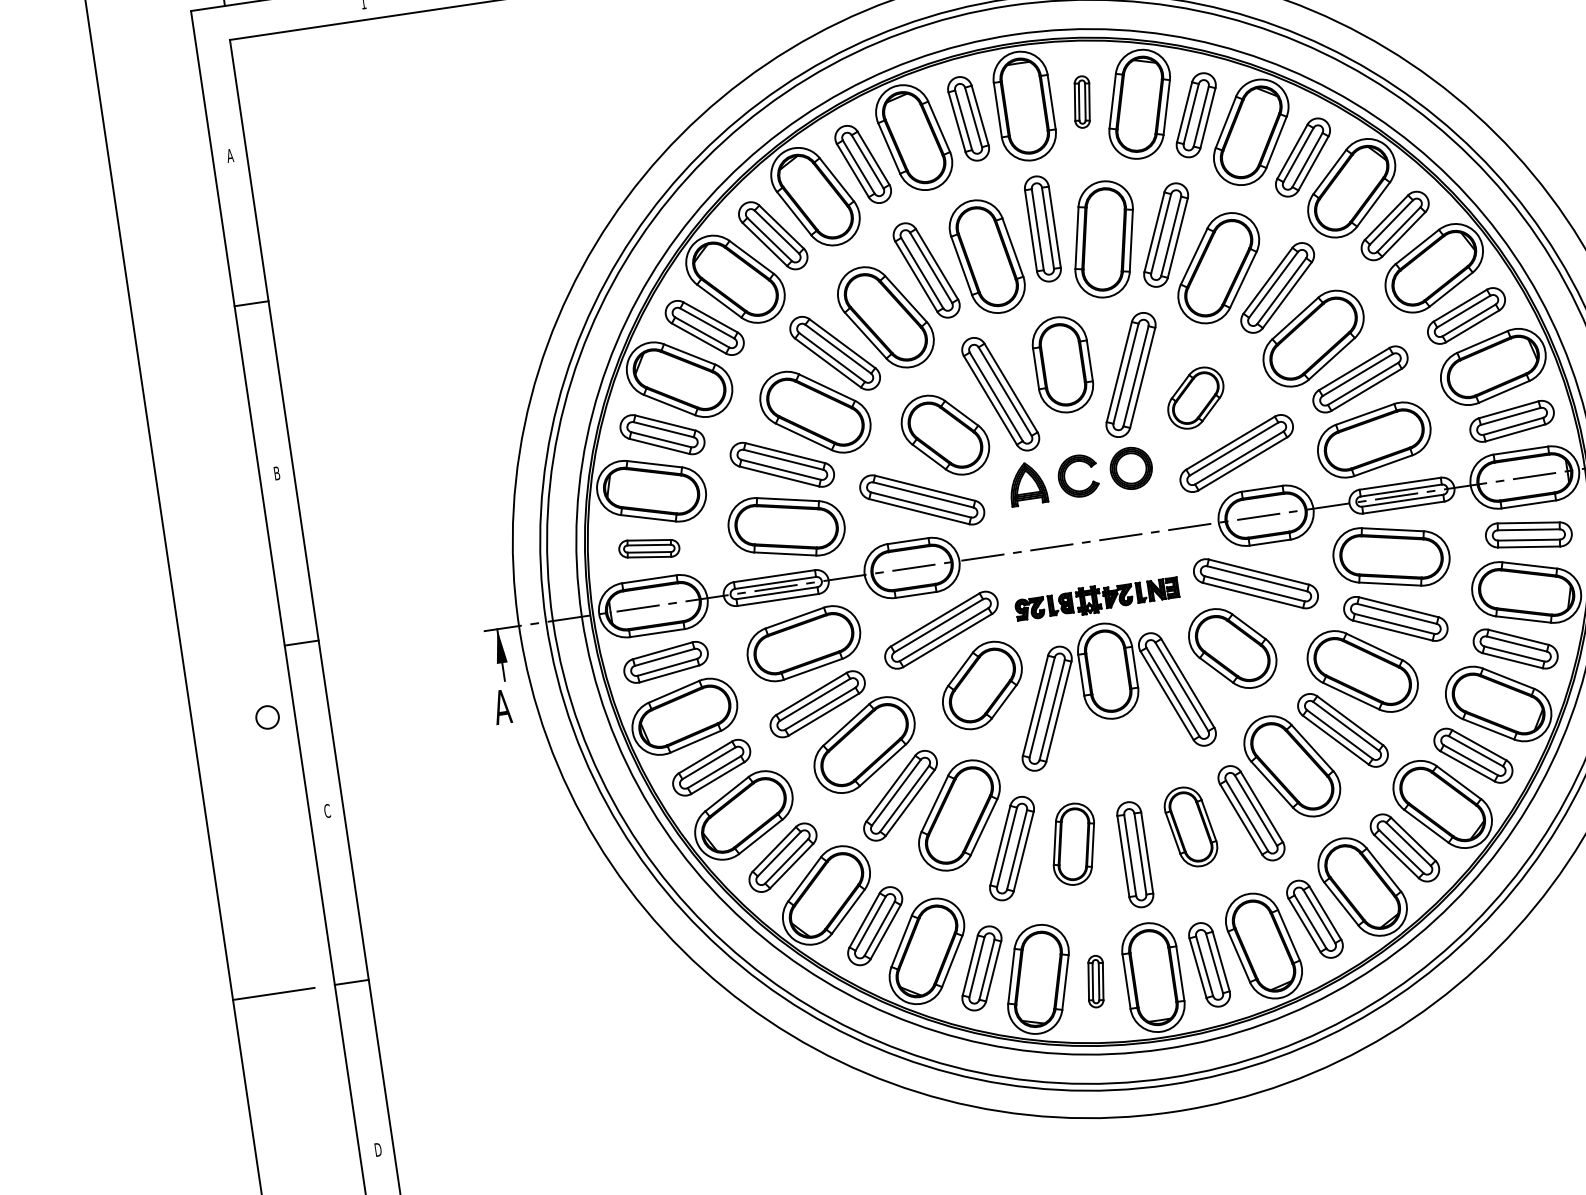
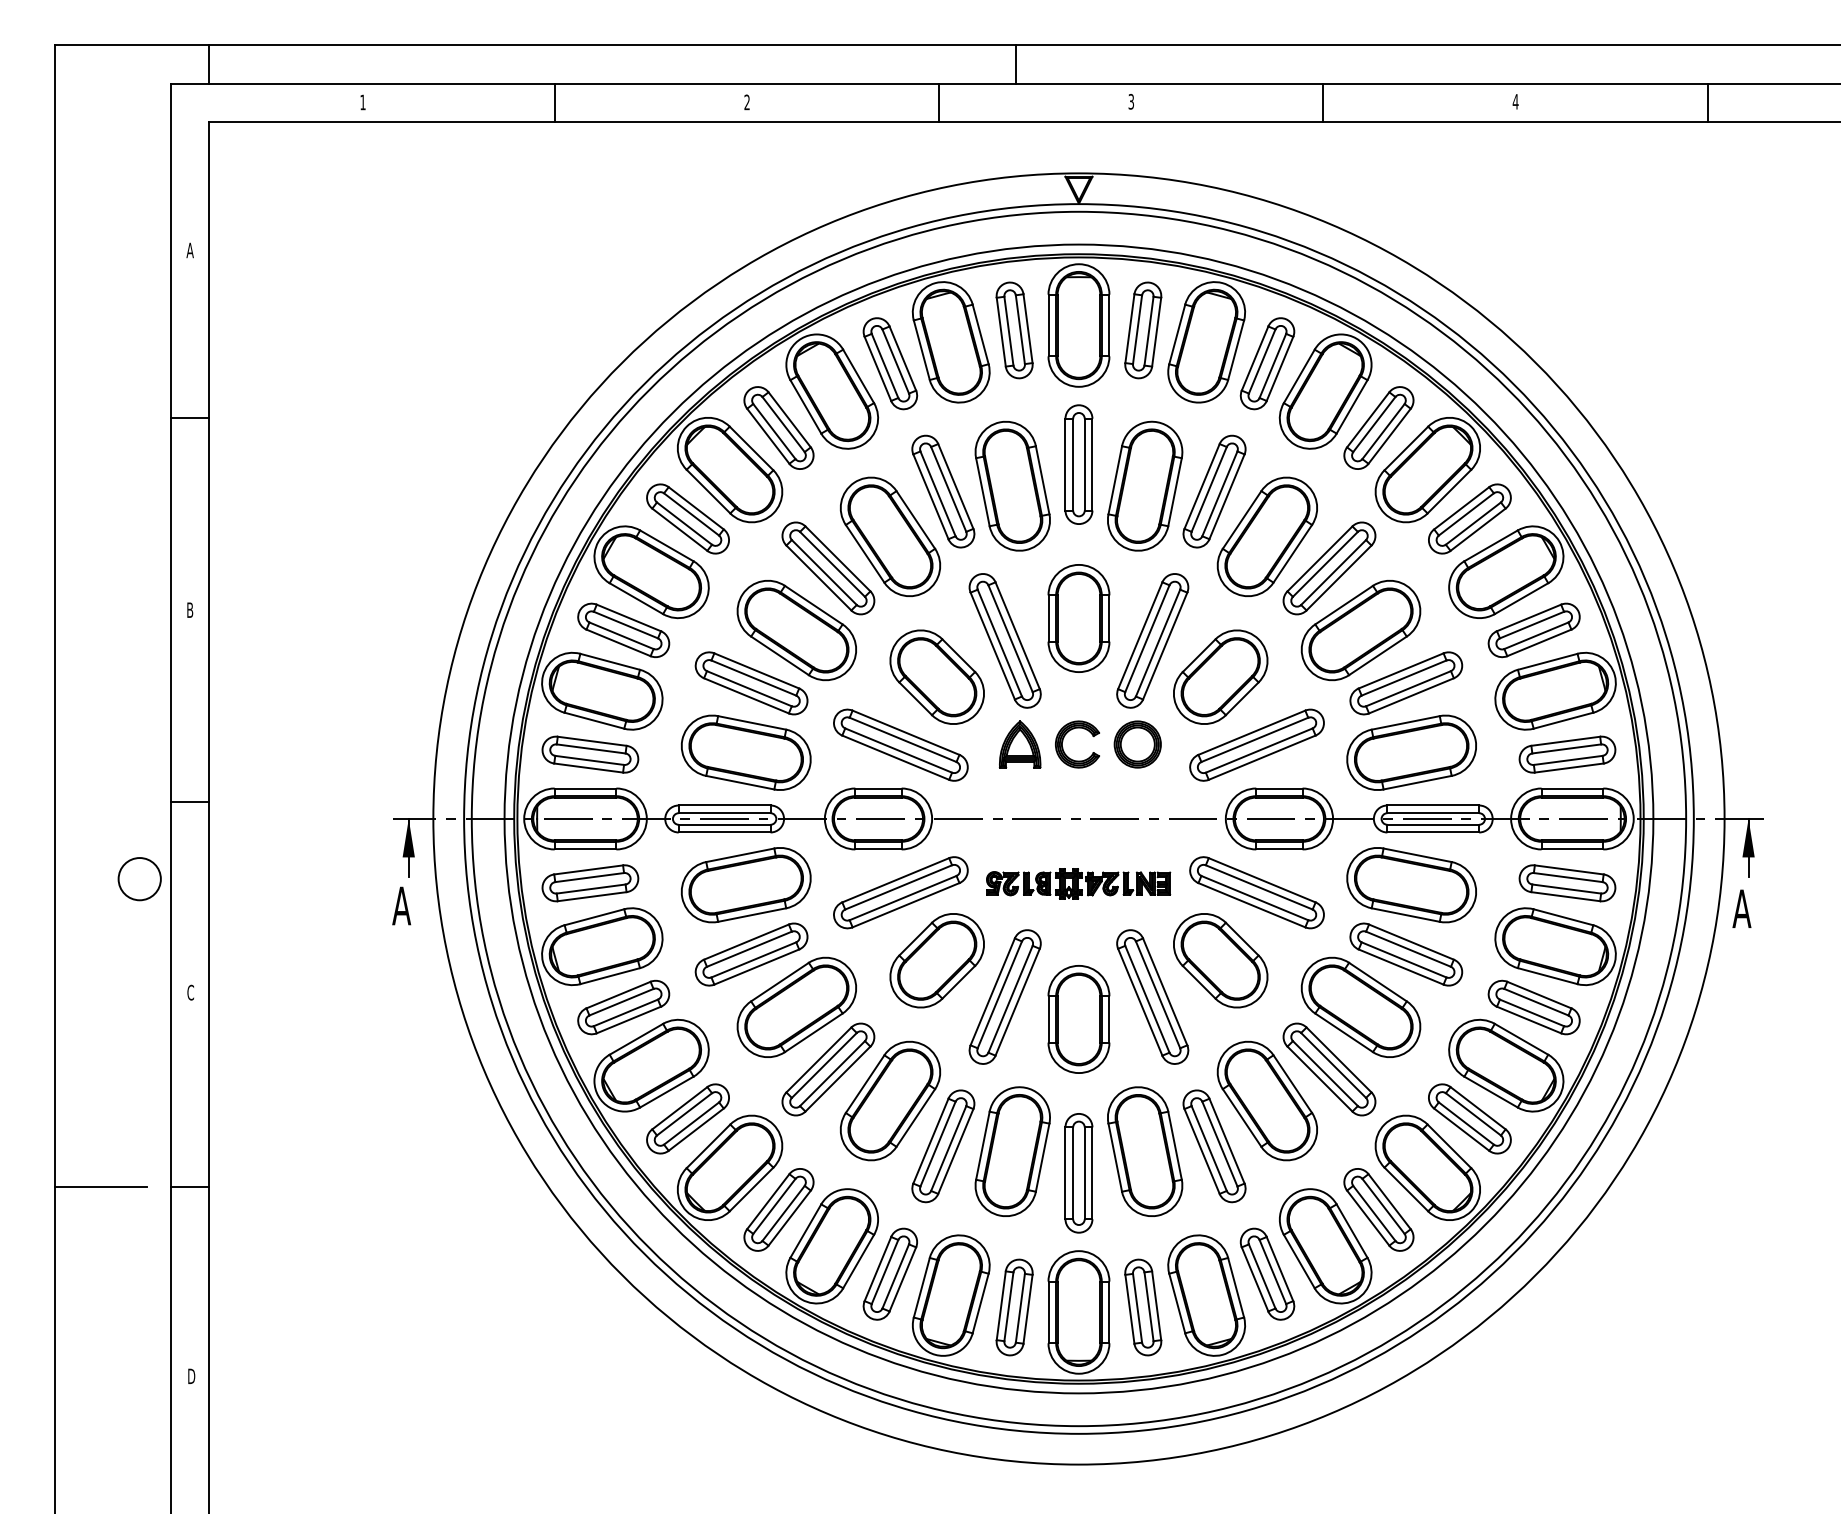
part: (1082, 102) -> (1143, 330), size x1.67
part: (1195, 397) -> (1220, 676), size x1.43
part: (649, 548) -> (590, 754), size x1.43
part: (1107, 671) -> (1078, 1019), moved
circle: (267, 717) -> (139, 879), size x1.67
part: (1191, 826) -> (1145, 1151), size x1.43
part: (1073, 844) -> (1012, 1151), size x1.43
part: (1095, 981) -> (1014, 1307), size x1.67

